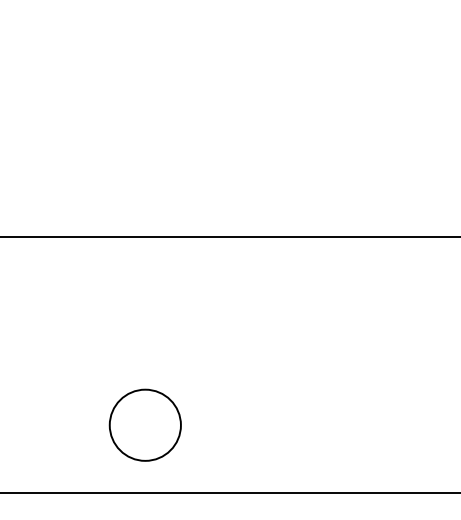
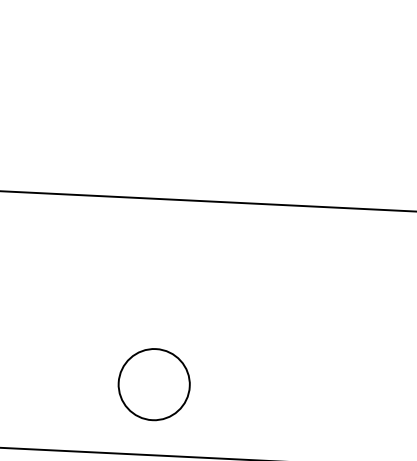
circle: (144, 424) -> (153, 383), moved

